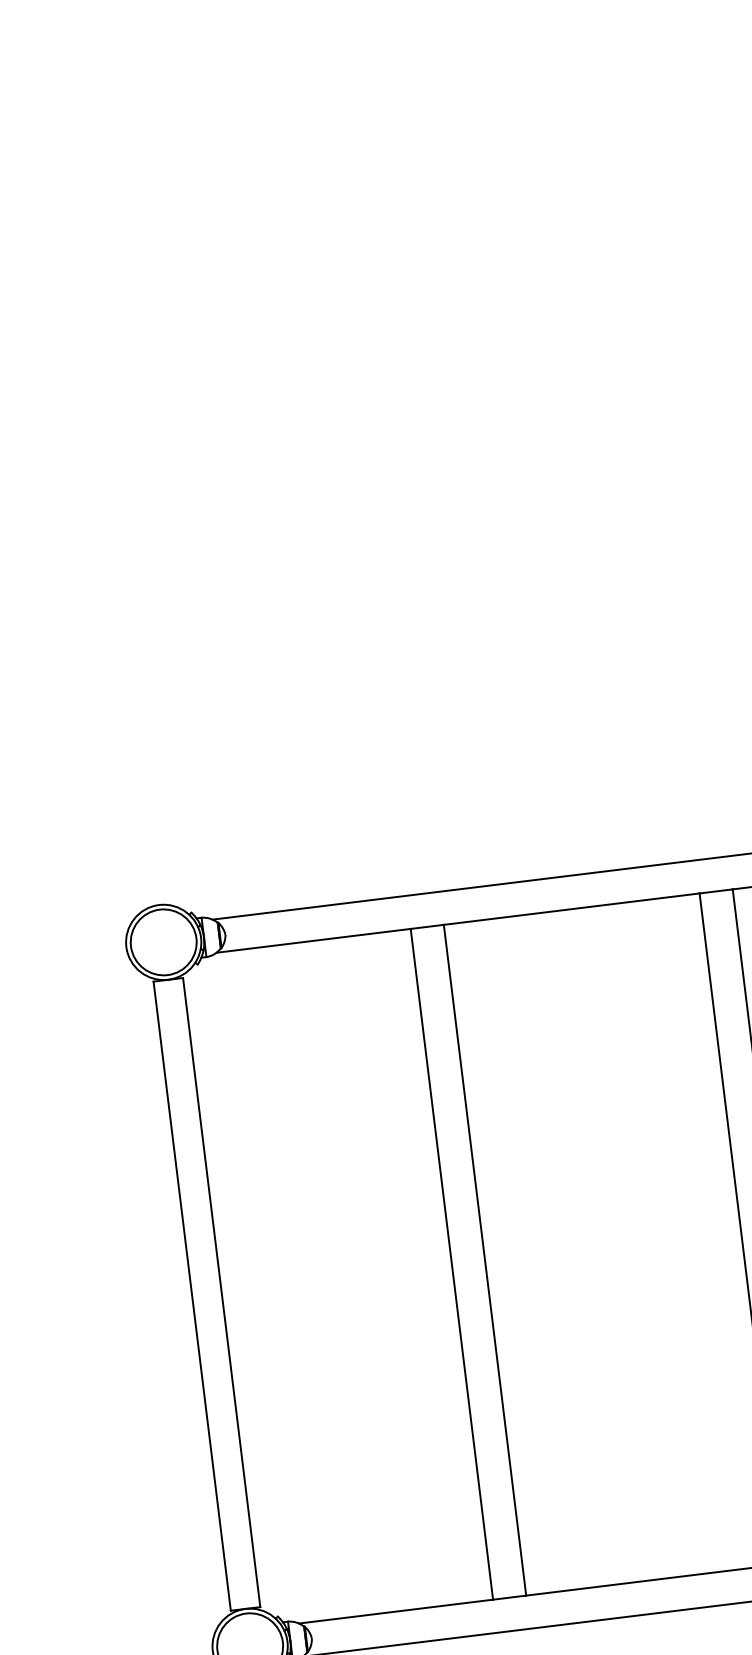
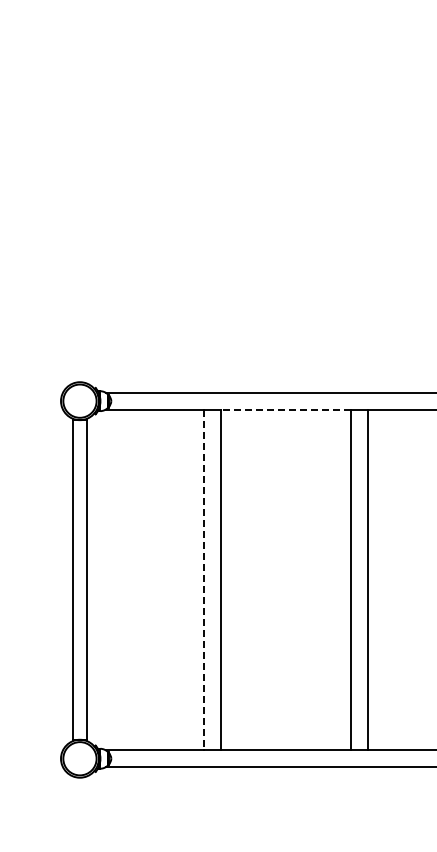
line: (570, 909) -> (285, 409), solid -> dashed
line: (452, 1265) -> (204, 580), solid -> dashed

